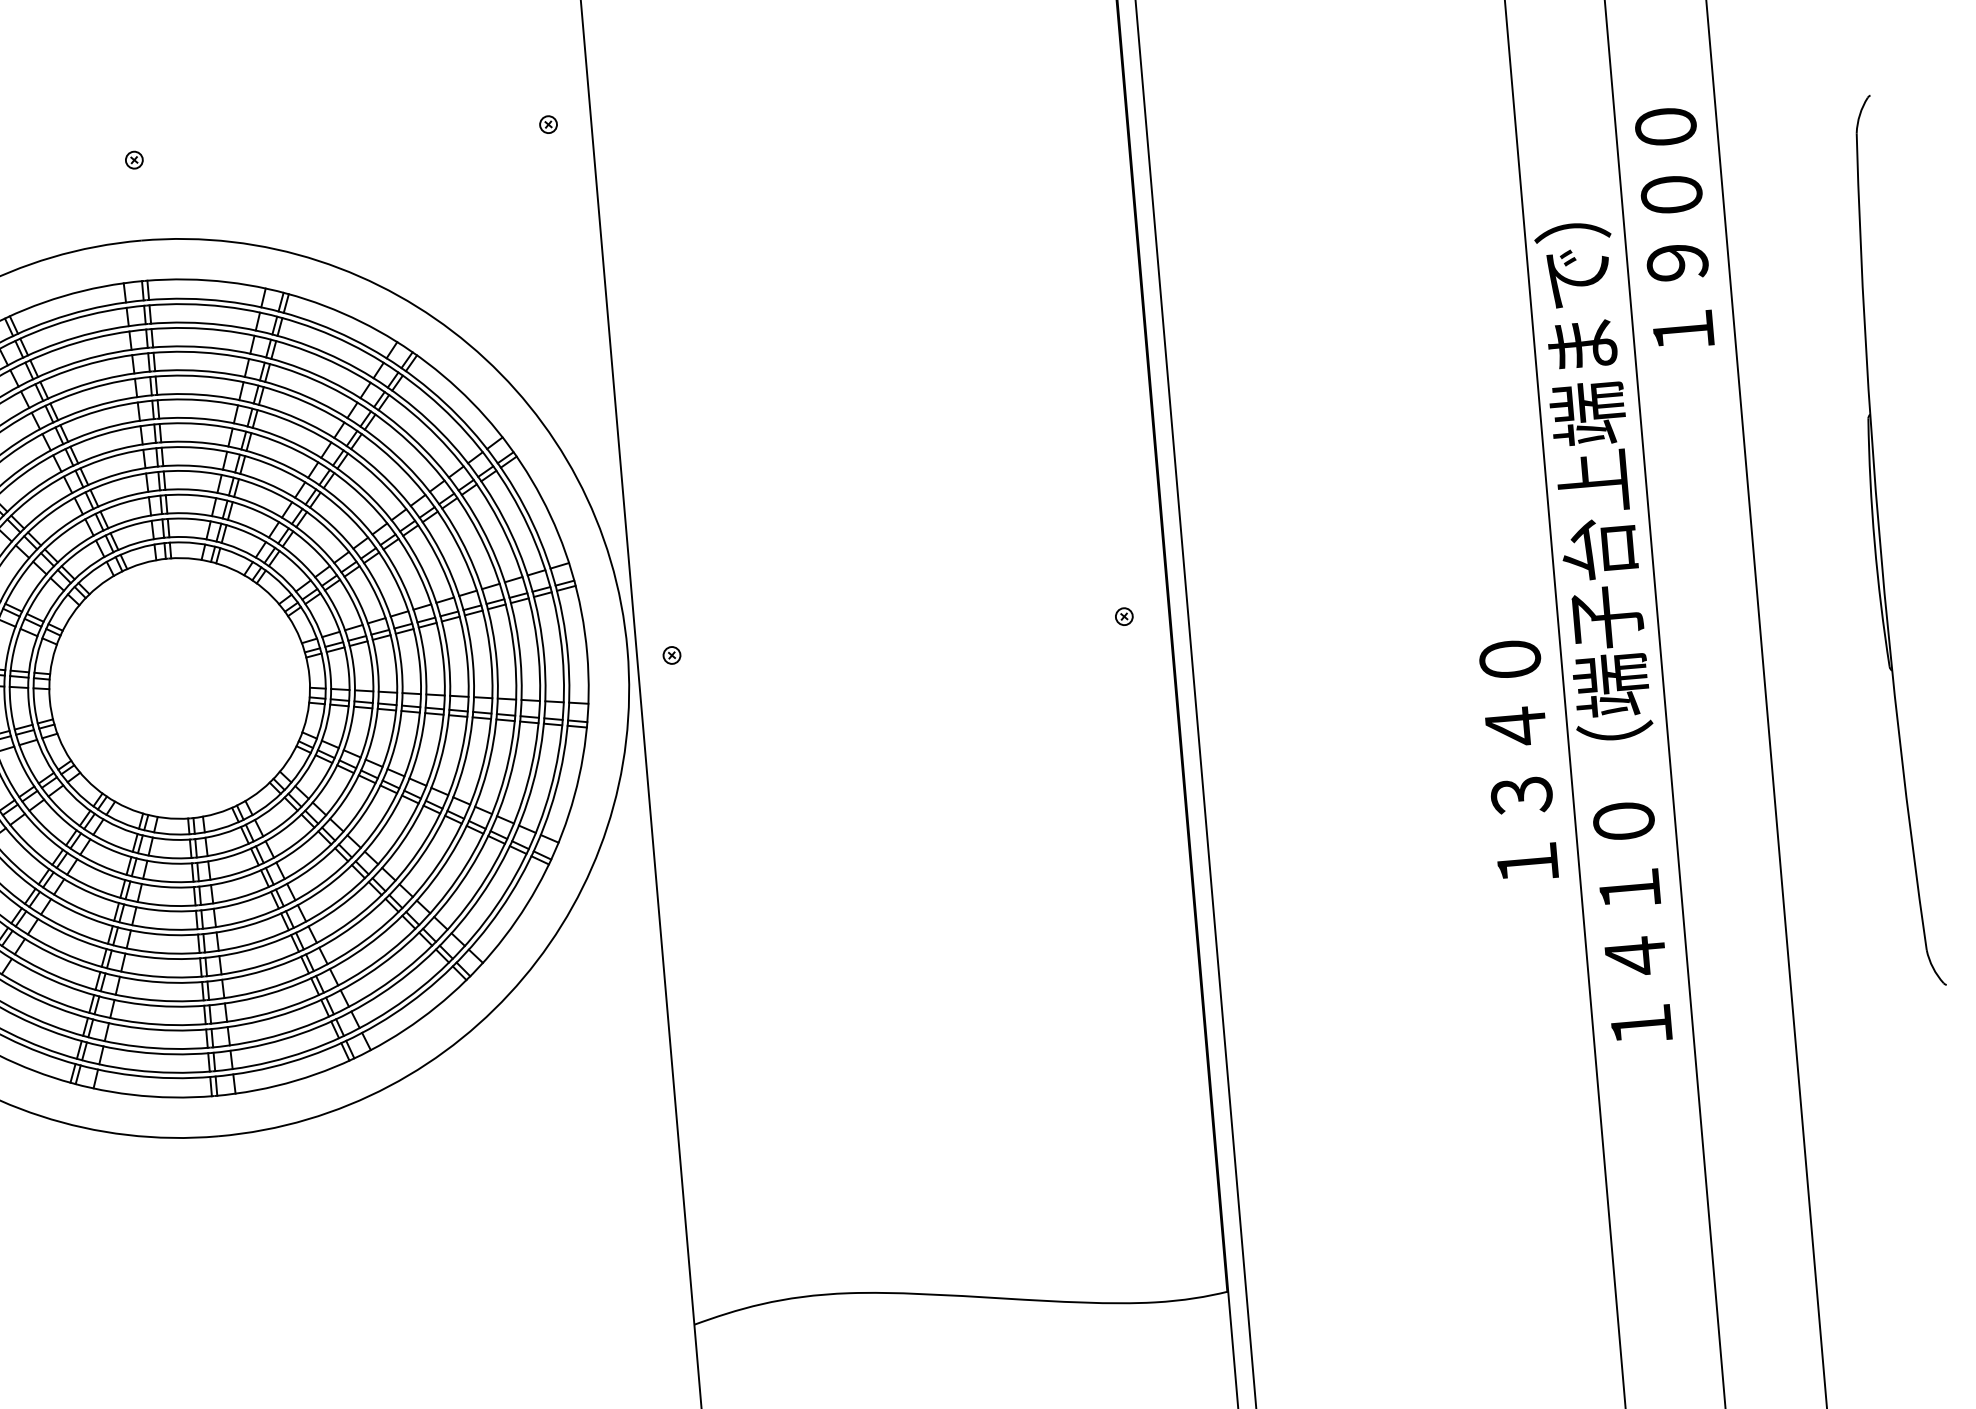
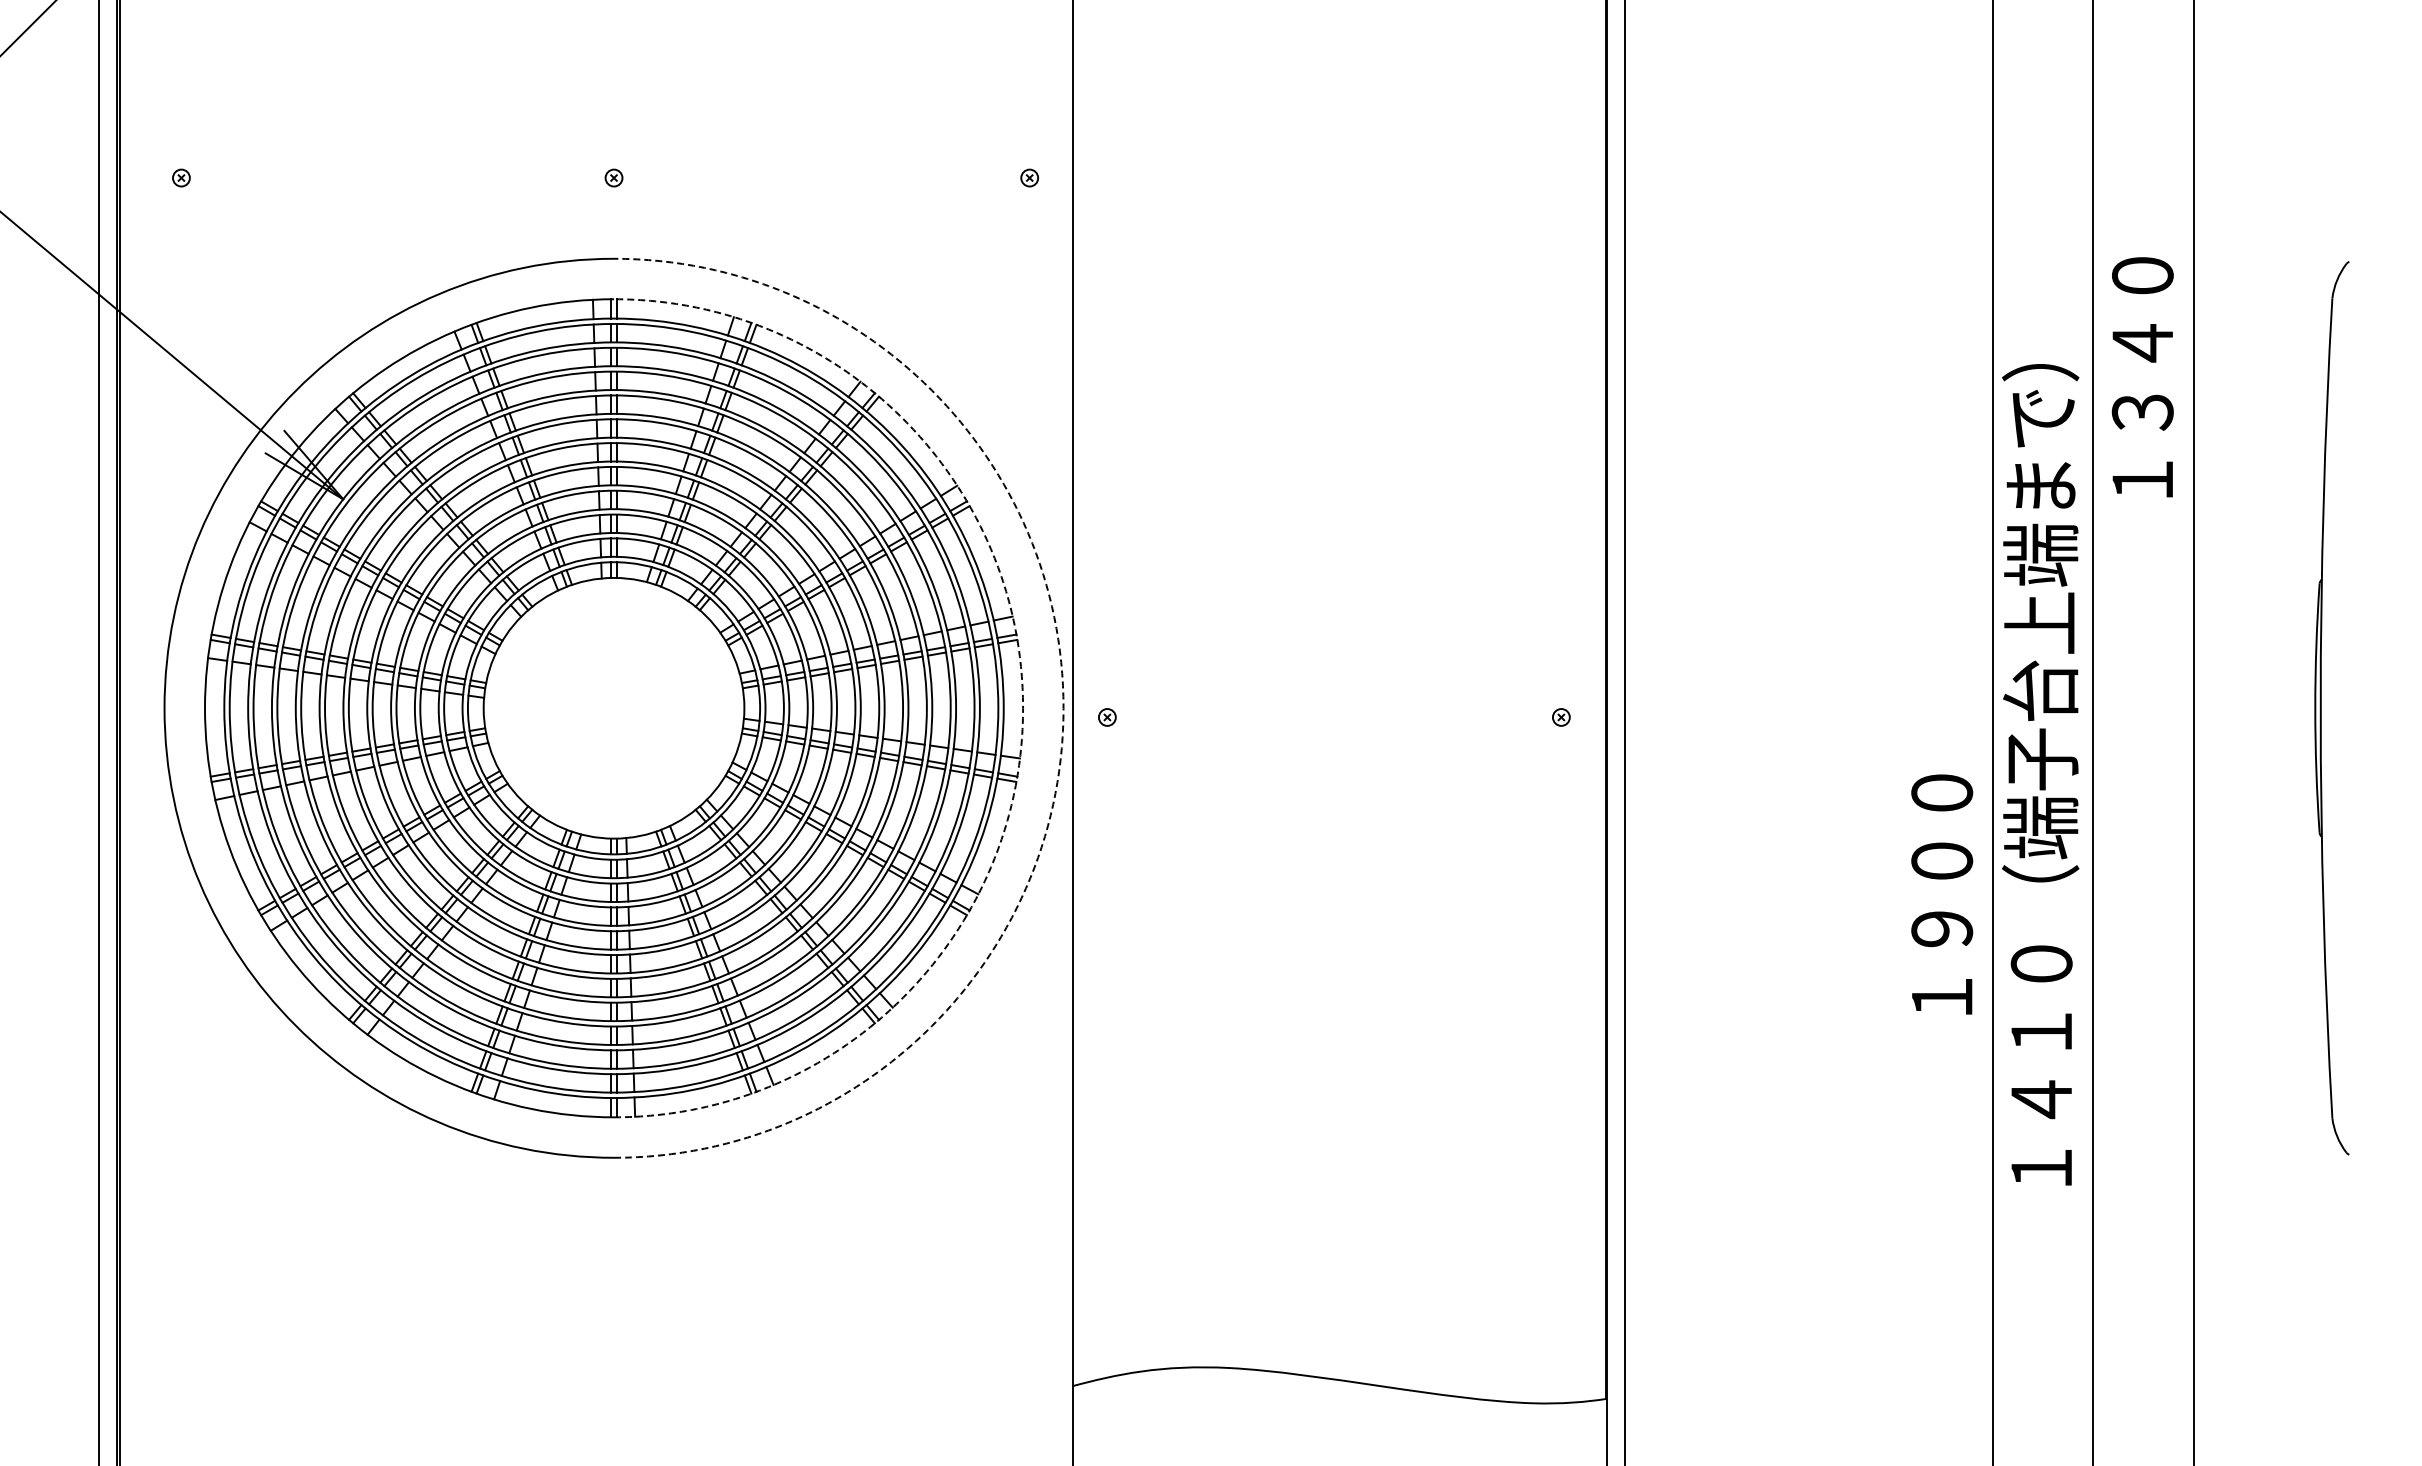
text: (1674, 228) -> (2142, 377), １９００ -> １３４０
arc: (627, 650) -> (1063, 708), solid -> dashed
arc: (587, 653) -> (1023, 708), solid -> dashed
text: (1519, 760) -> (1942, 894), １３４０ -> １９００

